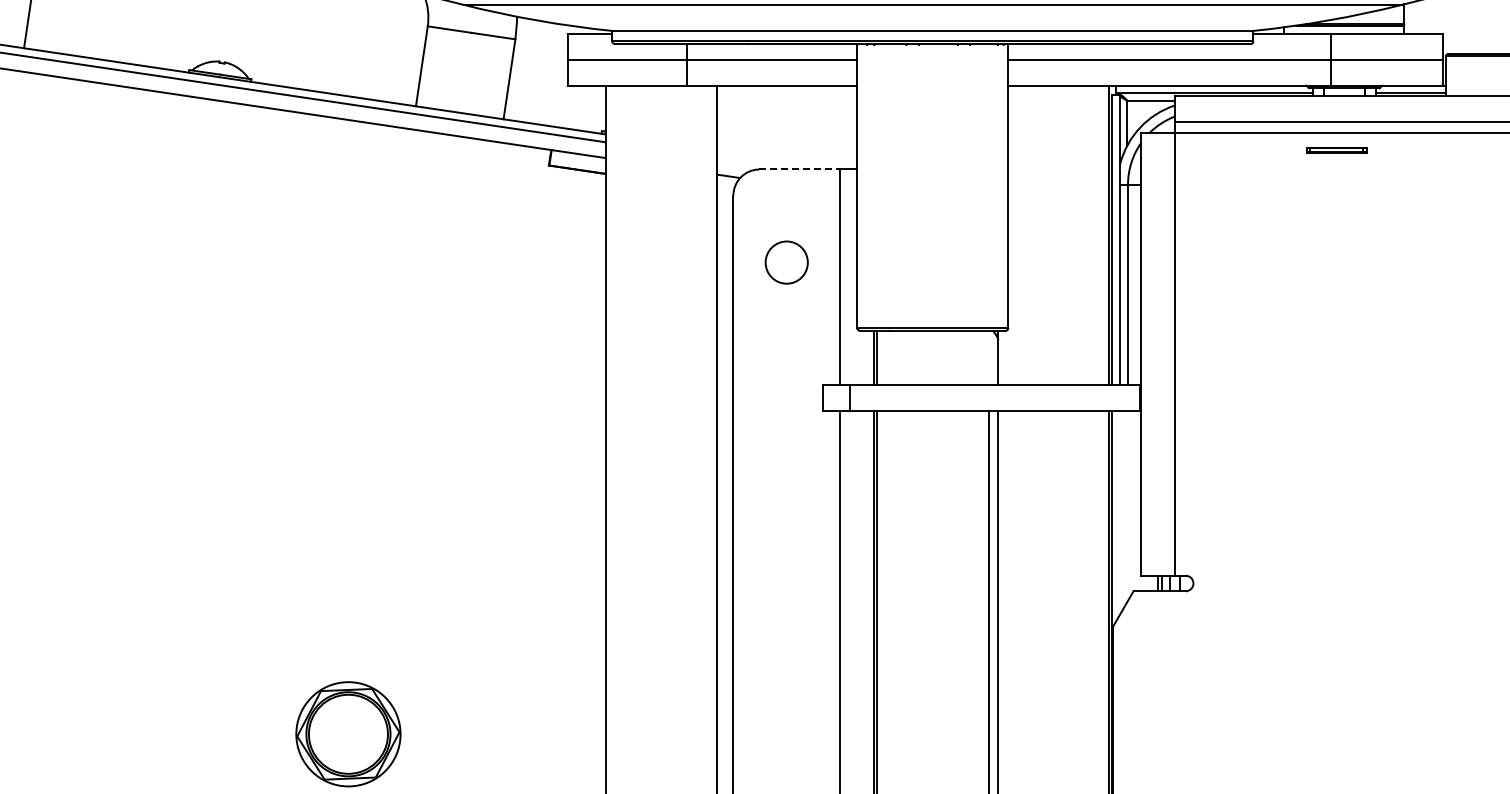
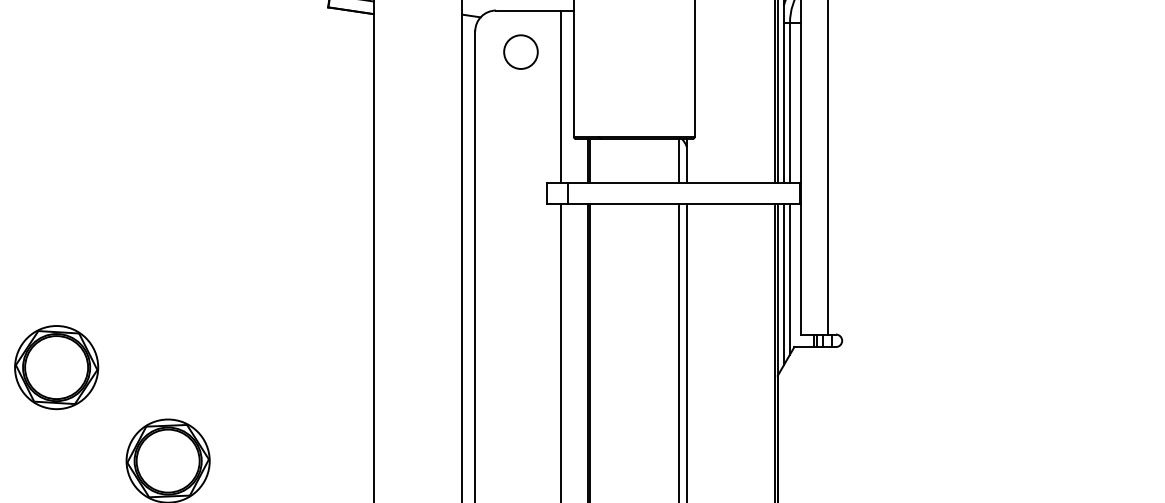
line: (800, 169) -> (528, 10), dashed -> solid
circle: (786, 262) -> (520, 52), moved
line: (988, 357) -> (678, 160), added
line: (1128, 505) -> (790, 278), added
line: (1120, 512) -> (784, 284), added
part: (208, 617) -> (56, 367), added

